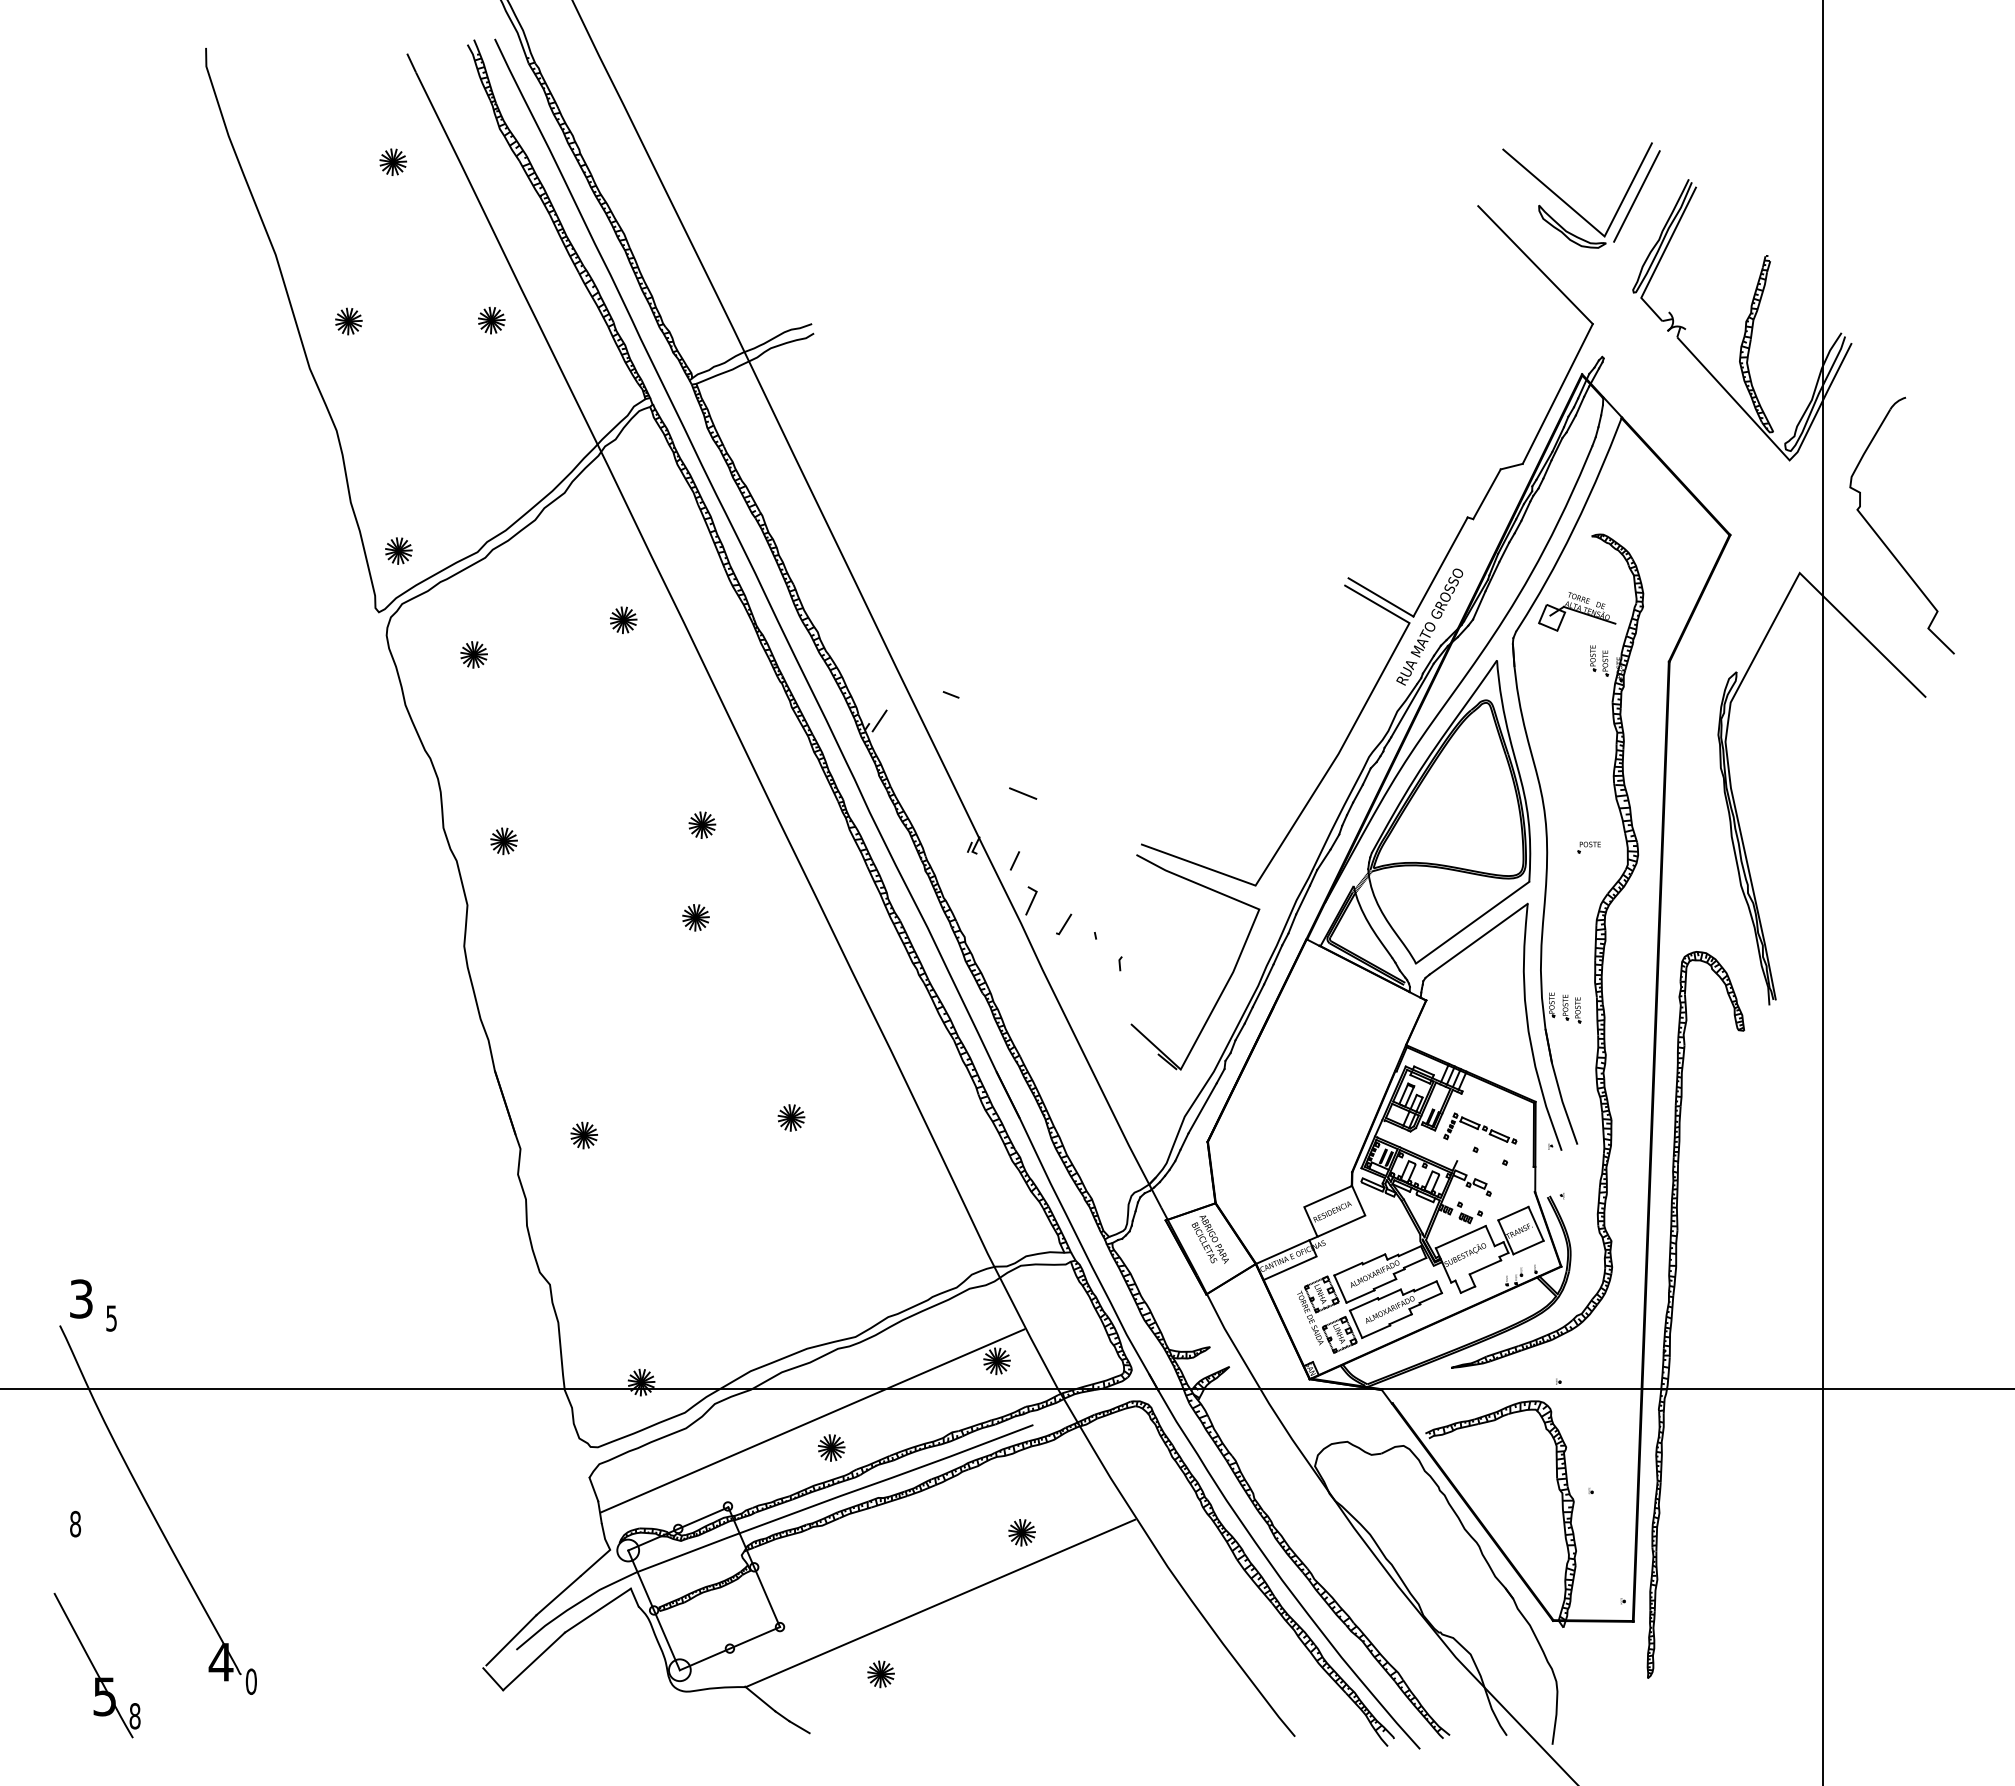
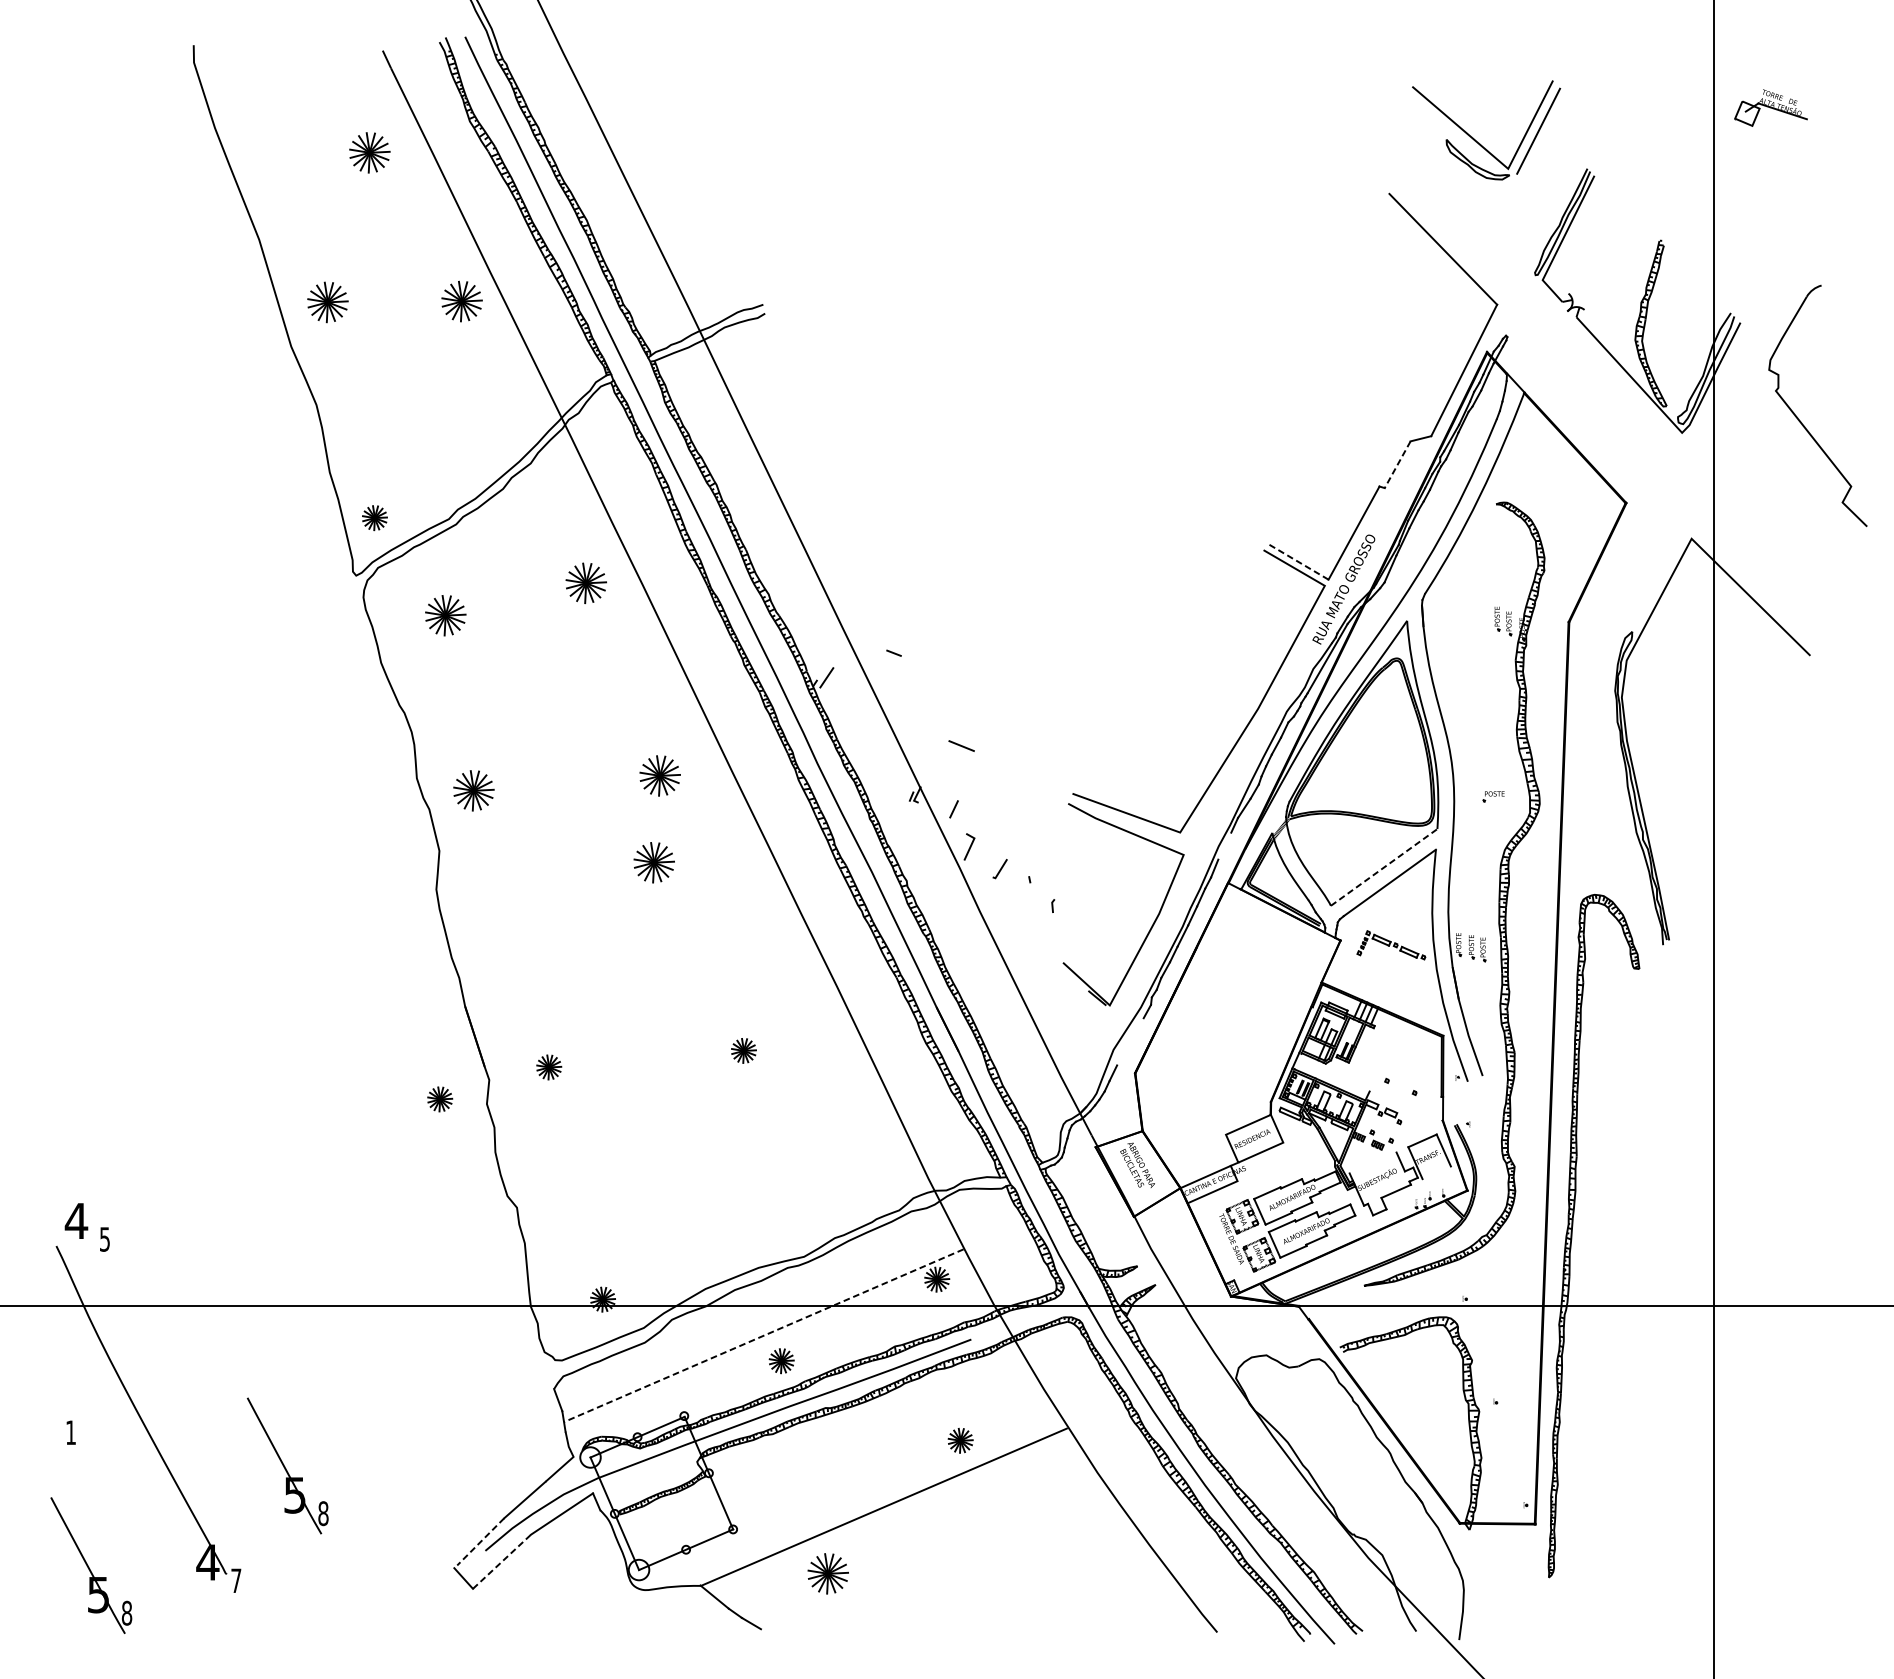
part: (392, 161) -> (368, 151), size x1.6
part: (1570, 205) -> (1476, 139), moved
part: (491, 320) -> (462, 301), size x1.6
part: (348, 321) -> (327, 302), size x1.6
line: (1486, 494) -> (1397, 464), solid -> dashed
part: (1882, 539) -> (1799, 418), moved
line: (1381, 597) -> (1298, 561), solid -> dashed
part: (1577, 611) -> (1771, 107), moved
part: (623, 619) -> (586, 582), size x1.6
part: (473, 654) -> (445, 615), size x1.6
part: (702, 824) -> (660, 775), size x1.6
part: (503, 841) -> (473, 791), size x1.6
line: (1302, 899) -> (1224, 845), removed
part: (695, 917) -> (653, 862), size x1.6
line: (1472, 922) -> (1384, 867), solid -> dashed
line: (1202, 1108) -> (1130, 1042), removed
part: (1480, 1128) -> (1391, 945), moved
part: (467, 1169) -> (439, 1099), added
line: (1460, 1237) -> (1372, 1163), removed
line: (1528, 1247) -> (1436, 1172), removed
text: (80, 1298) -> (75, 1220), 3 -> 4
line: (812, 1421) -> (763, 1336), solid -> dashed
text: (75, 1523) -> (71, 1432), 8 -> 1
part: (305, 1559) -> (287, 1465), added
line: (511, 1640) -> (480, 1542), solid -> dashed
line: (534, 1661) -> (502, 1561), solid -> dashed
part: (880, 1674) -> (827, 1574), size x1.6
text: (250, 1681) -> (235, 1580), 0 -> 7

